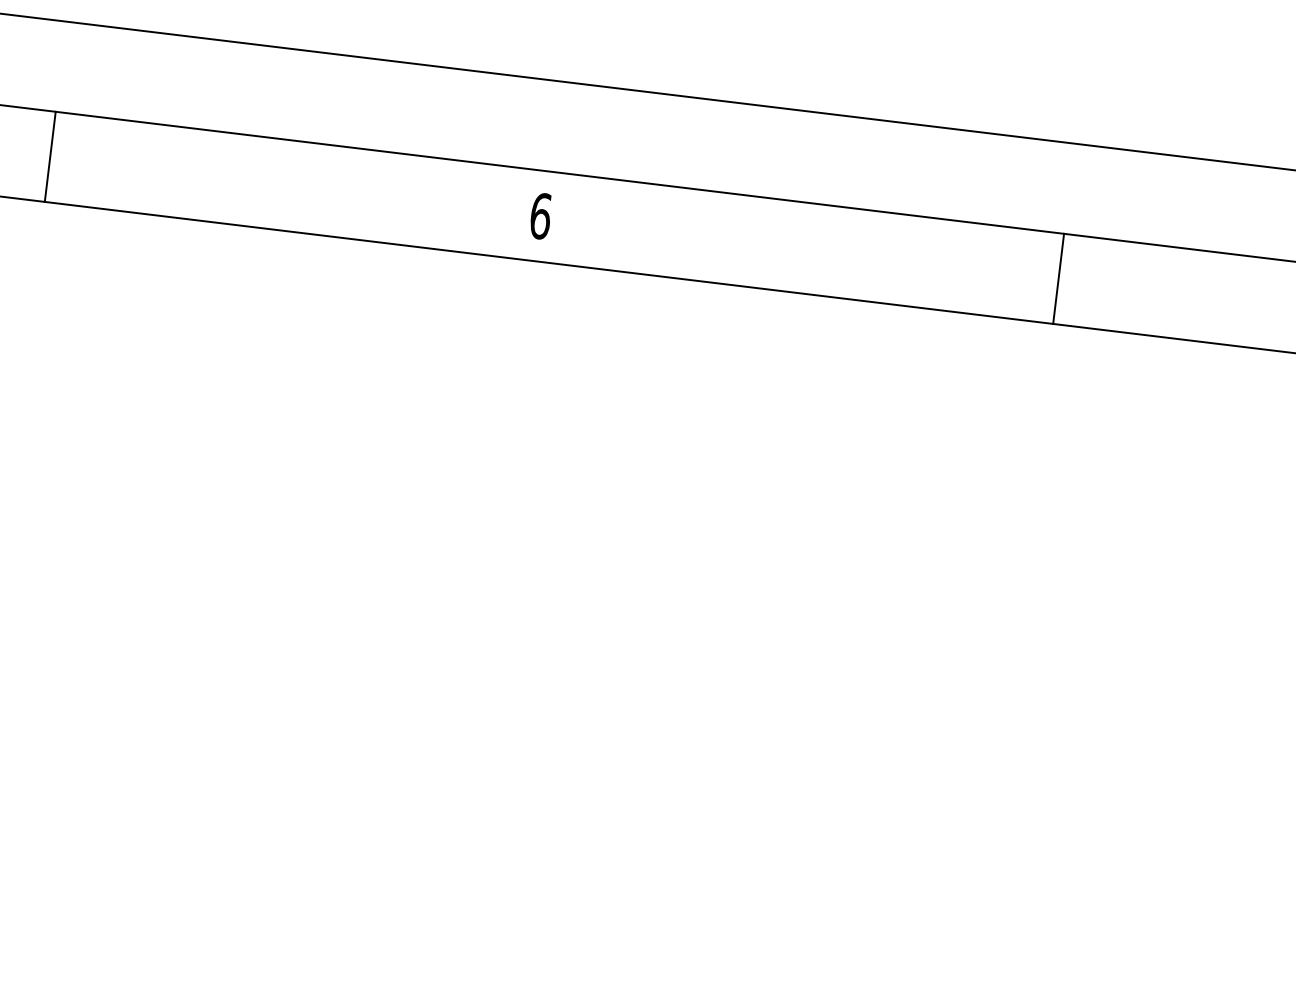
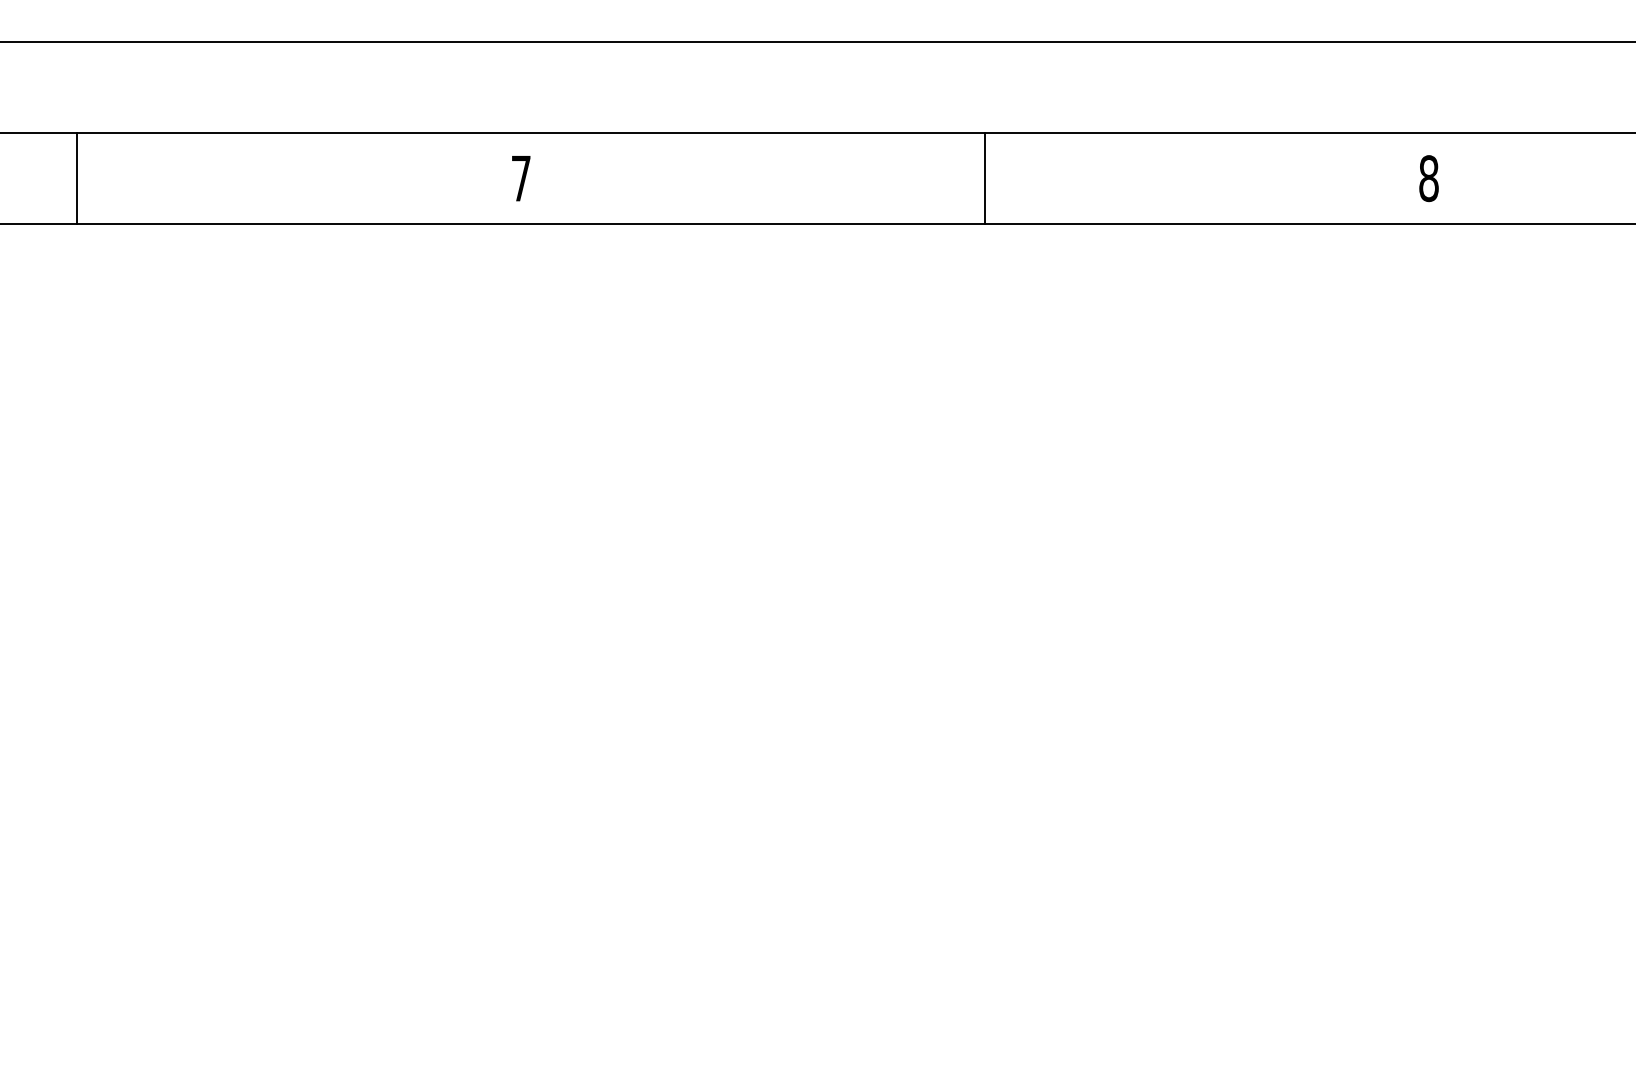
line: (50, 156) -> (77, 178), moved
text: (541, 216) -> (521, 178), 6 -> 7
line: (1058, 278) -> (984, 178), moved

